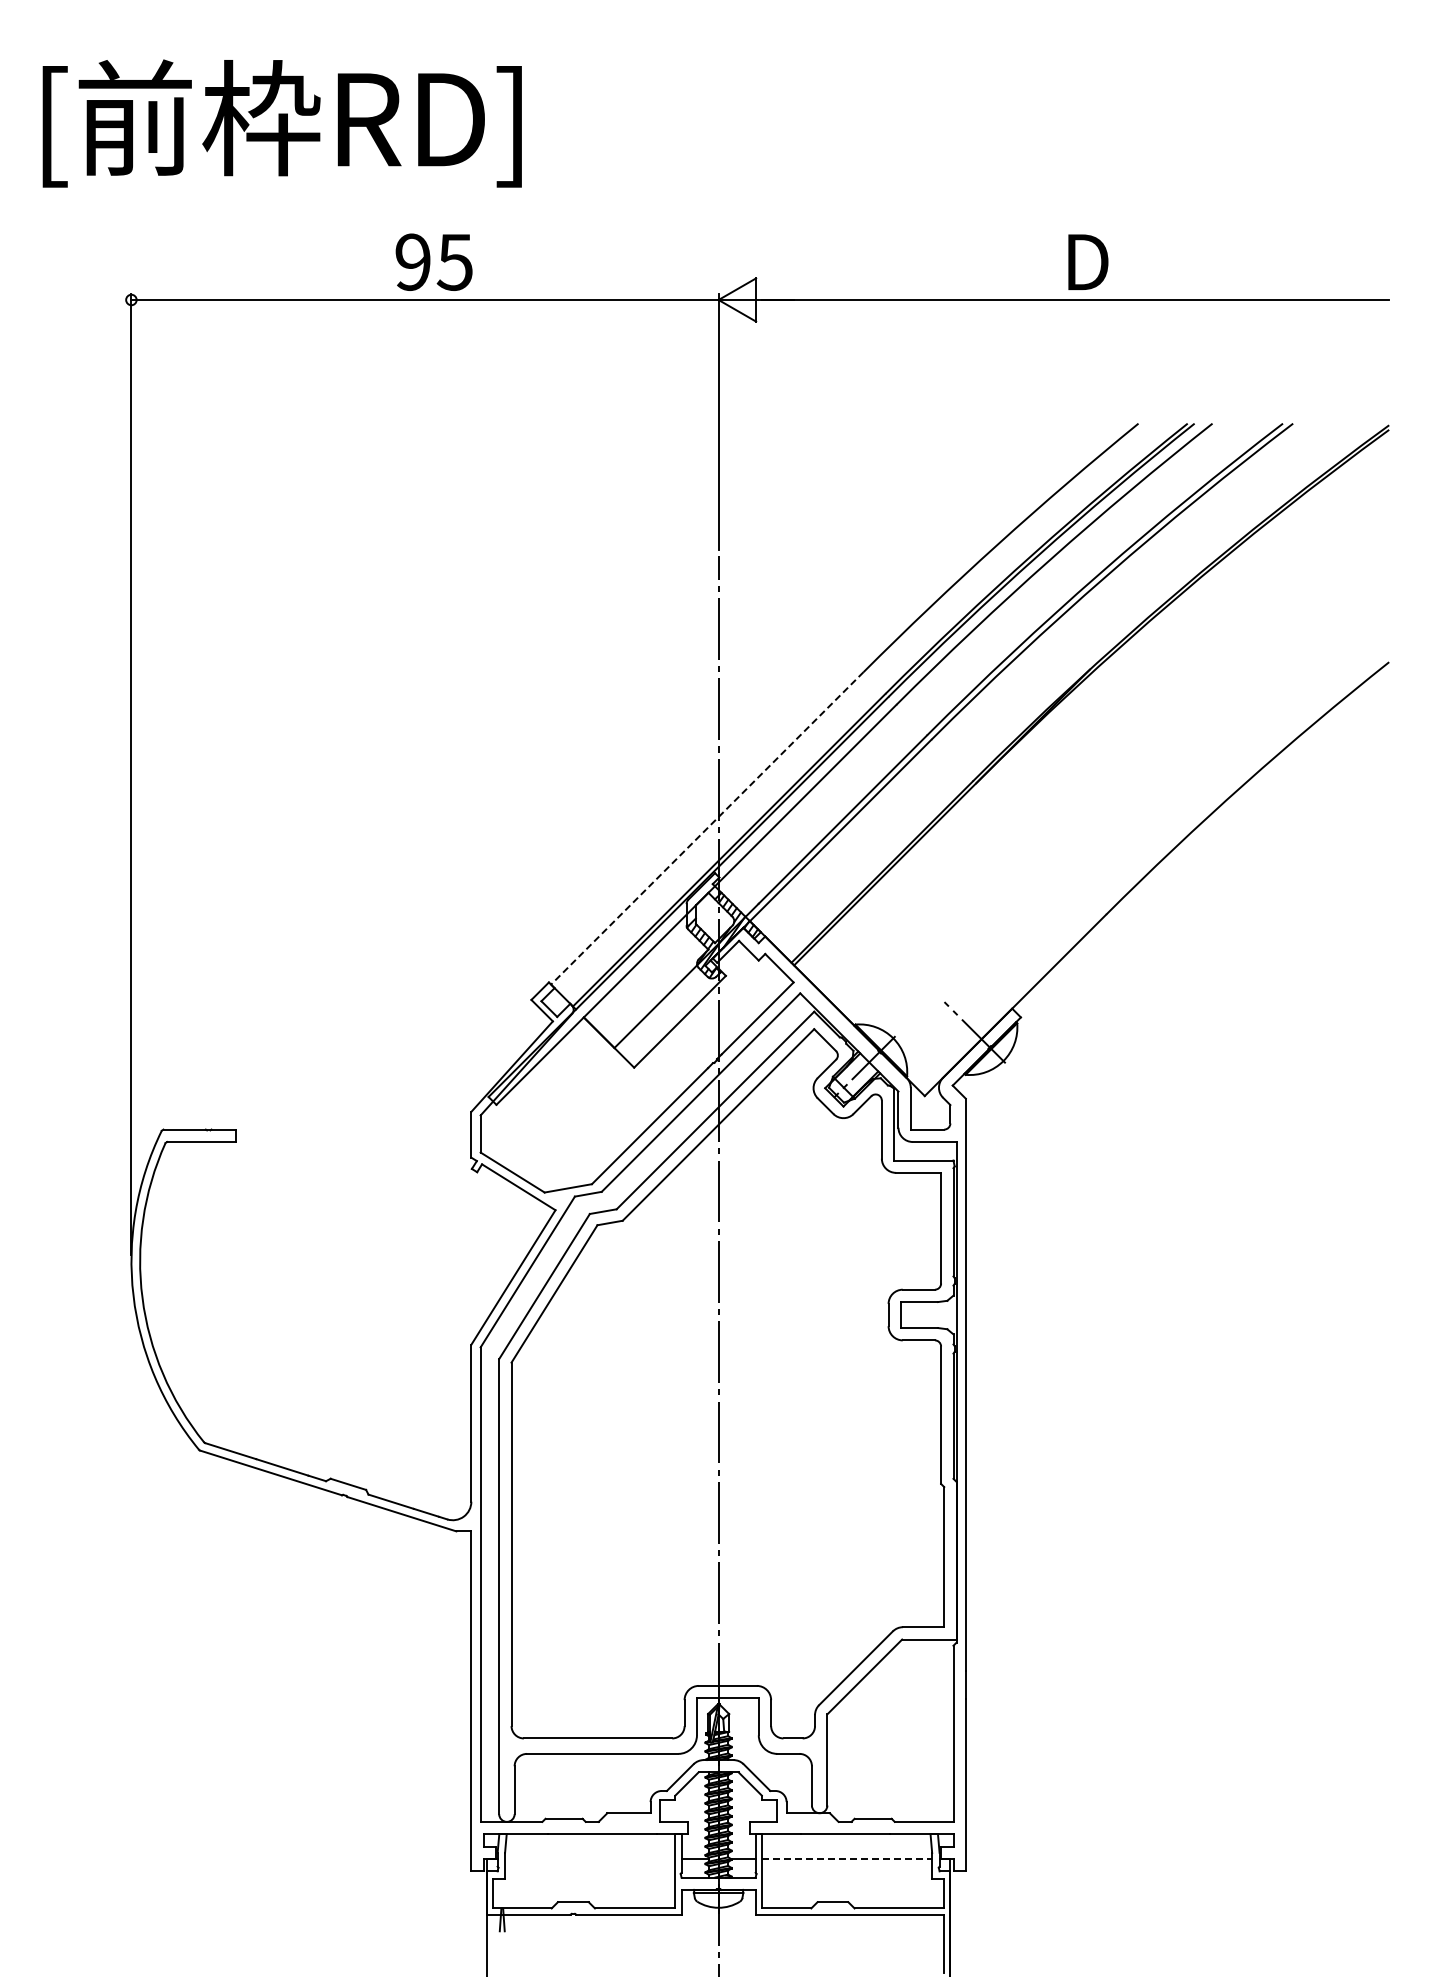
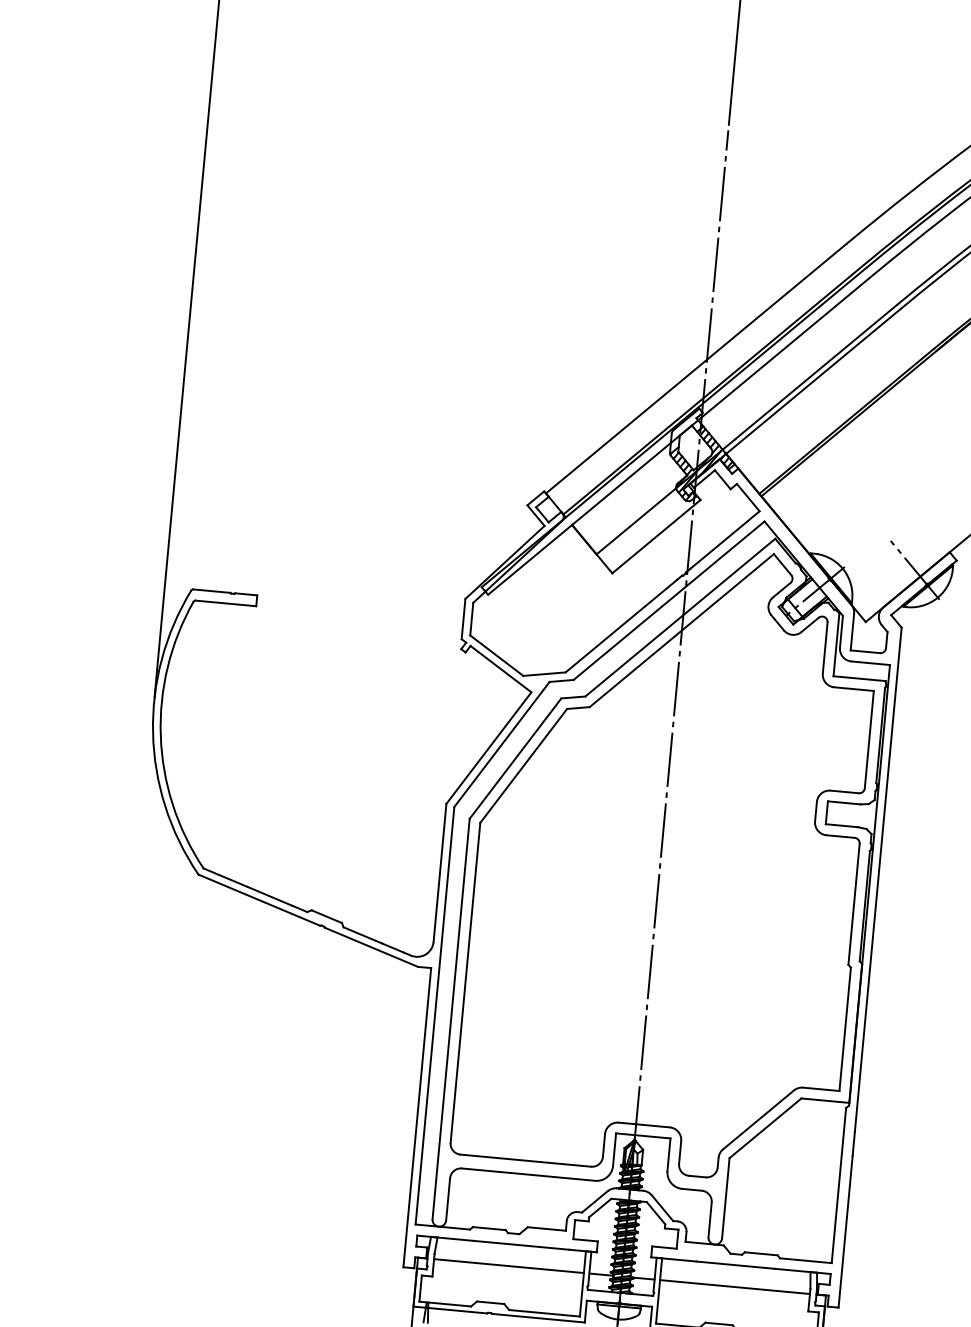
line: (707, 828) -> (696, 368), dashed -> solid
line: (590, 1858) -> (509, 1265), added
line: (847, 1858) -> (735, 1286), dashed -> solid

